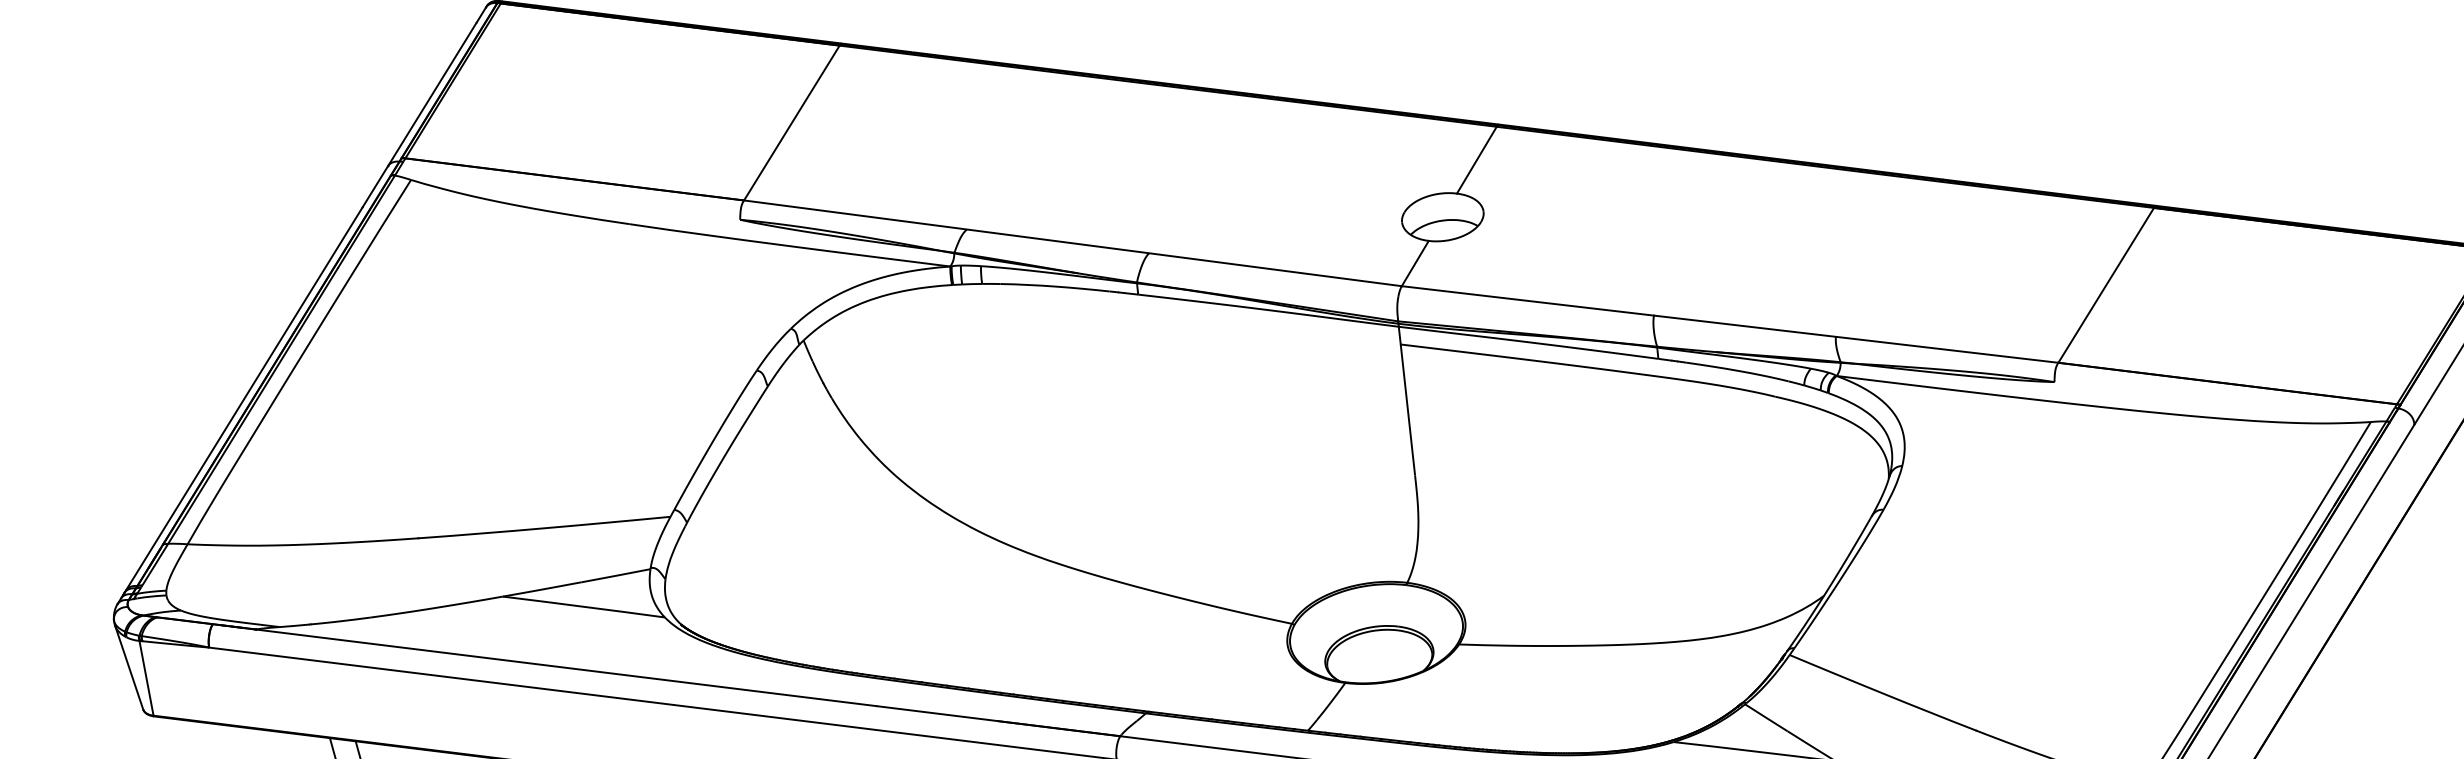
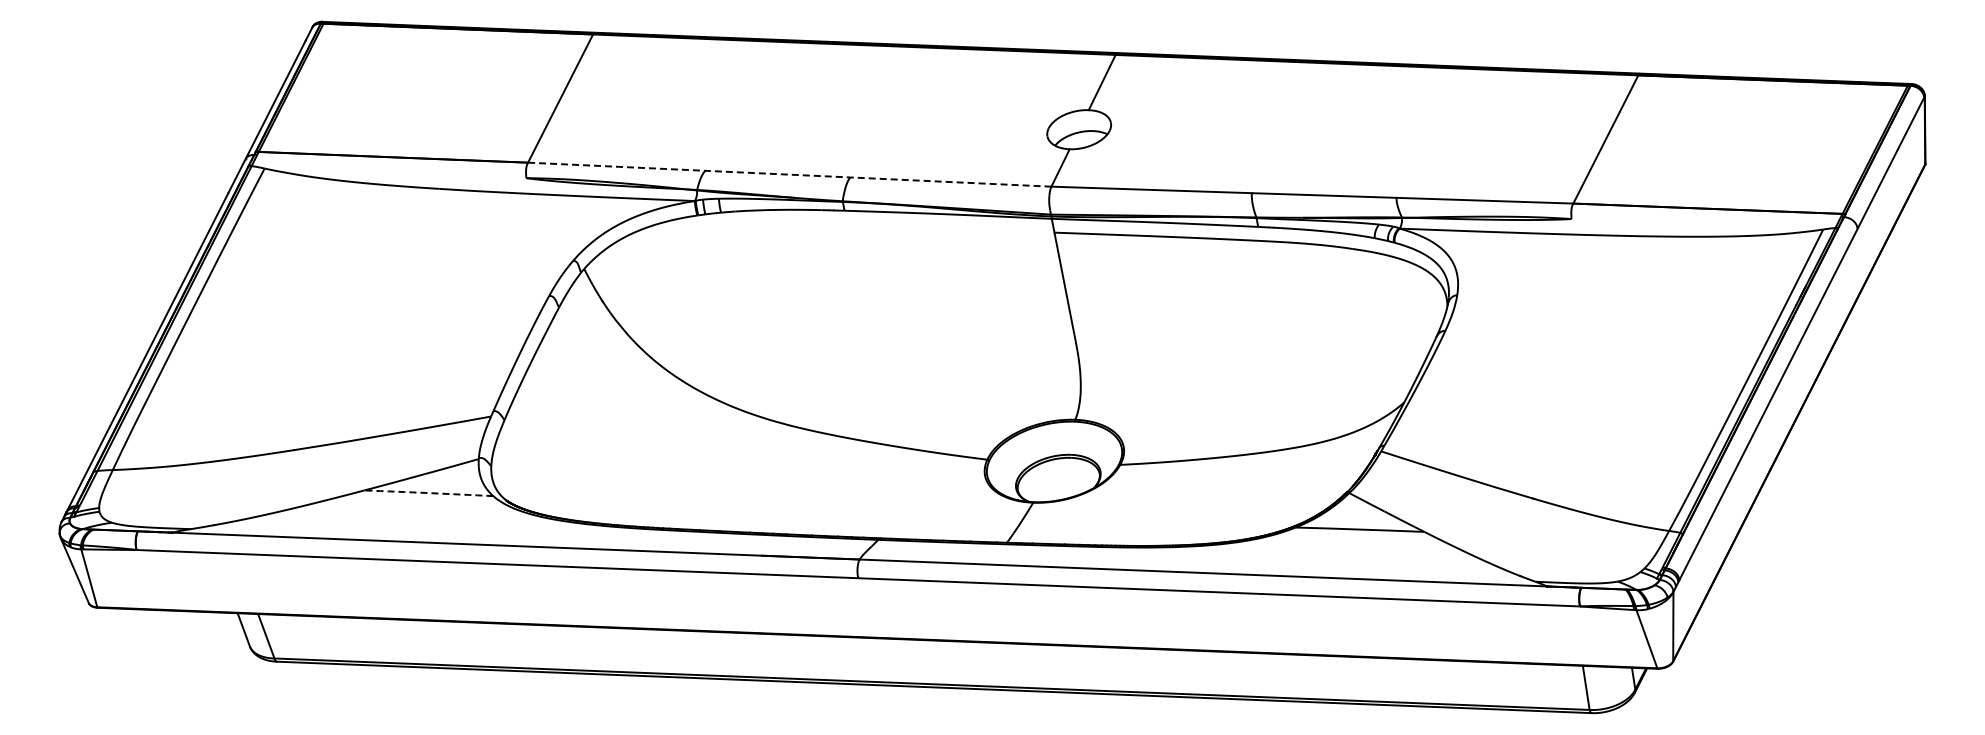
line: (1072, 243) -> (789, 174), solid -> dashed
arc: (583, 607) -> (428, 493), solid -> dashed

